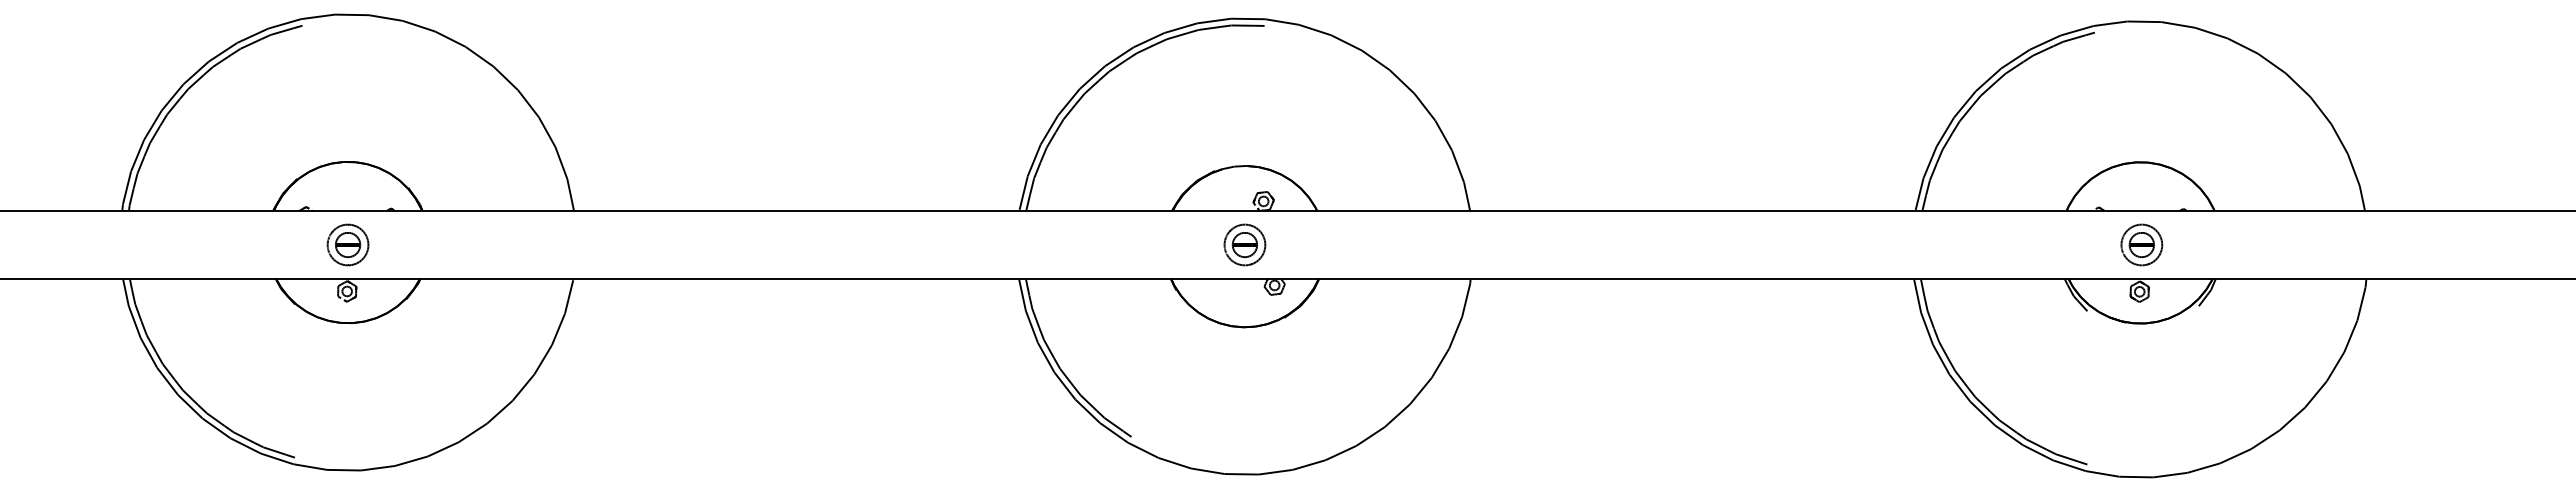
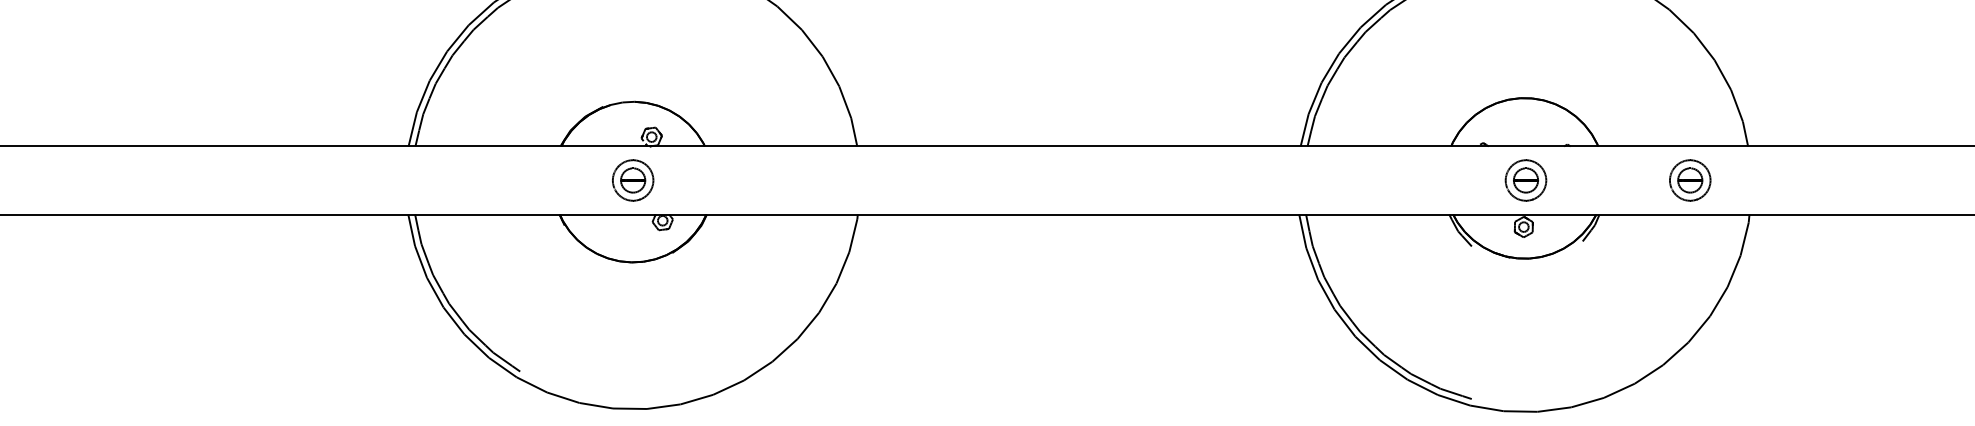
part: (2306, 244) -> (1689, 179), added

